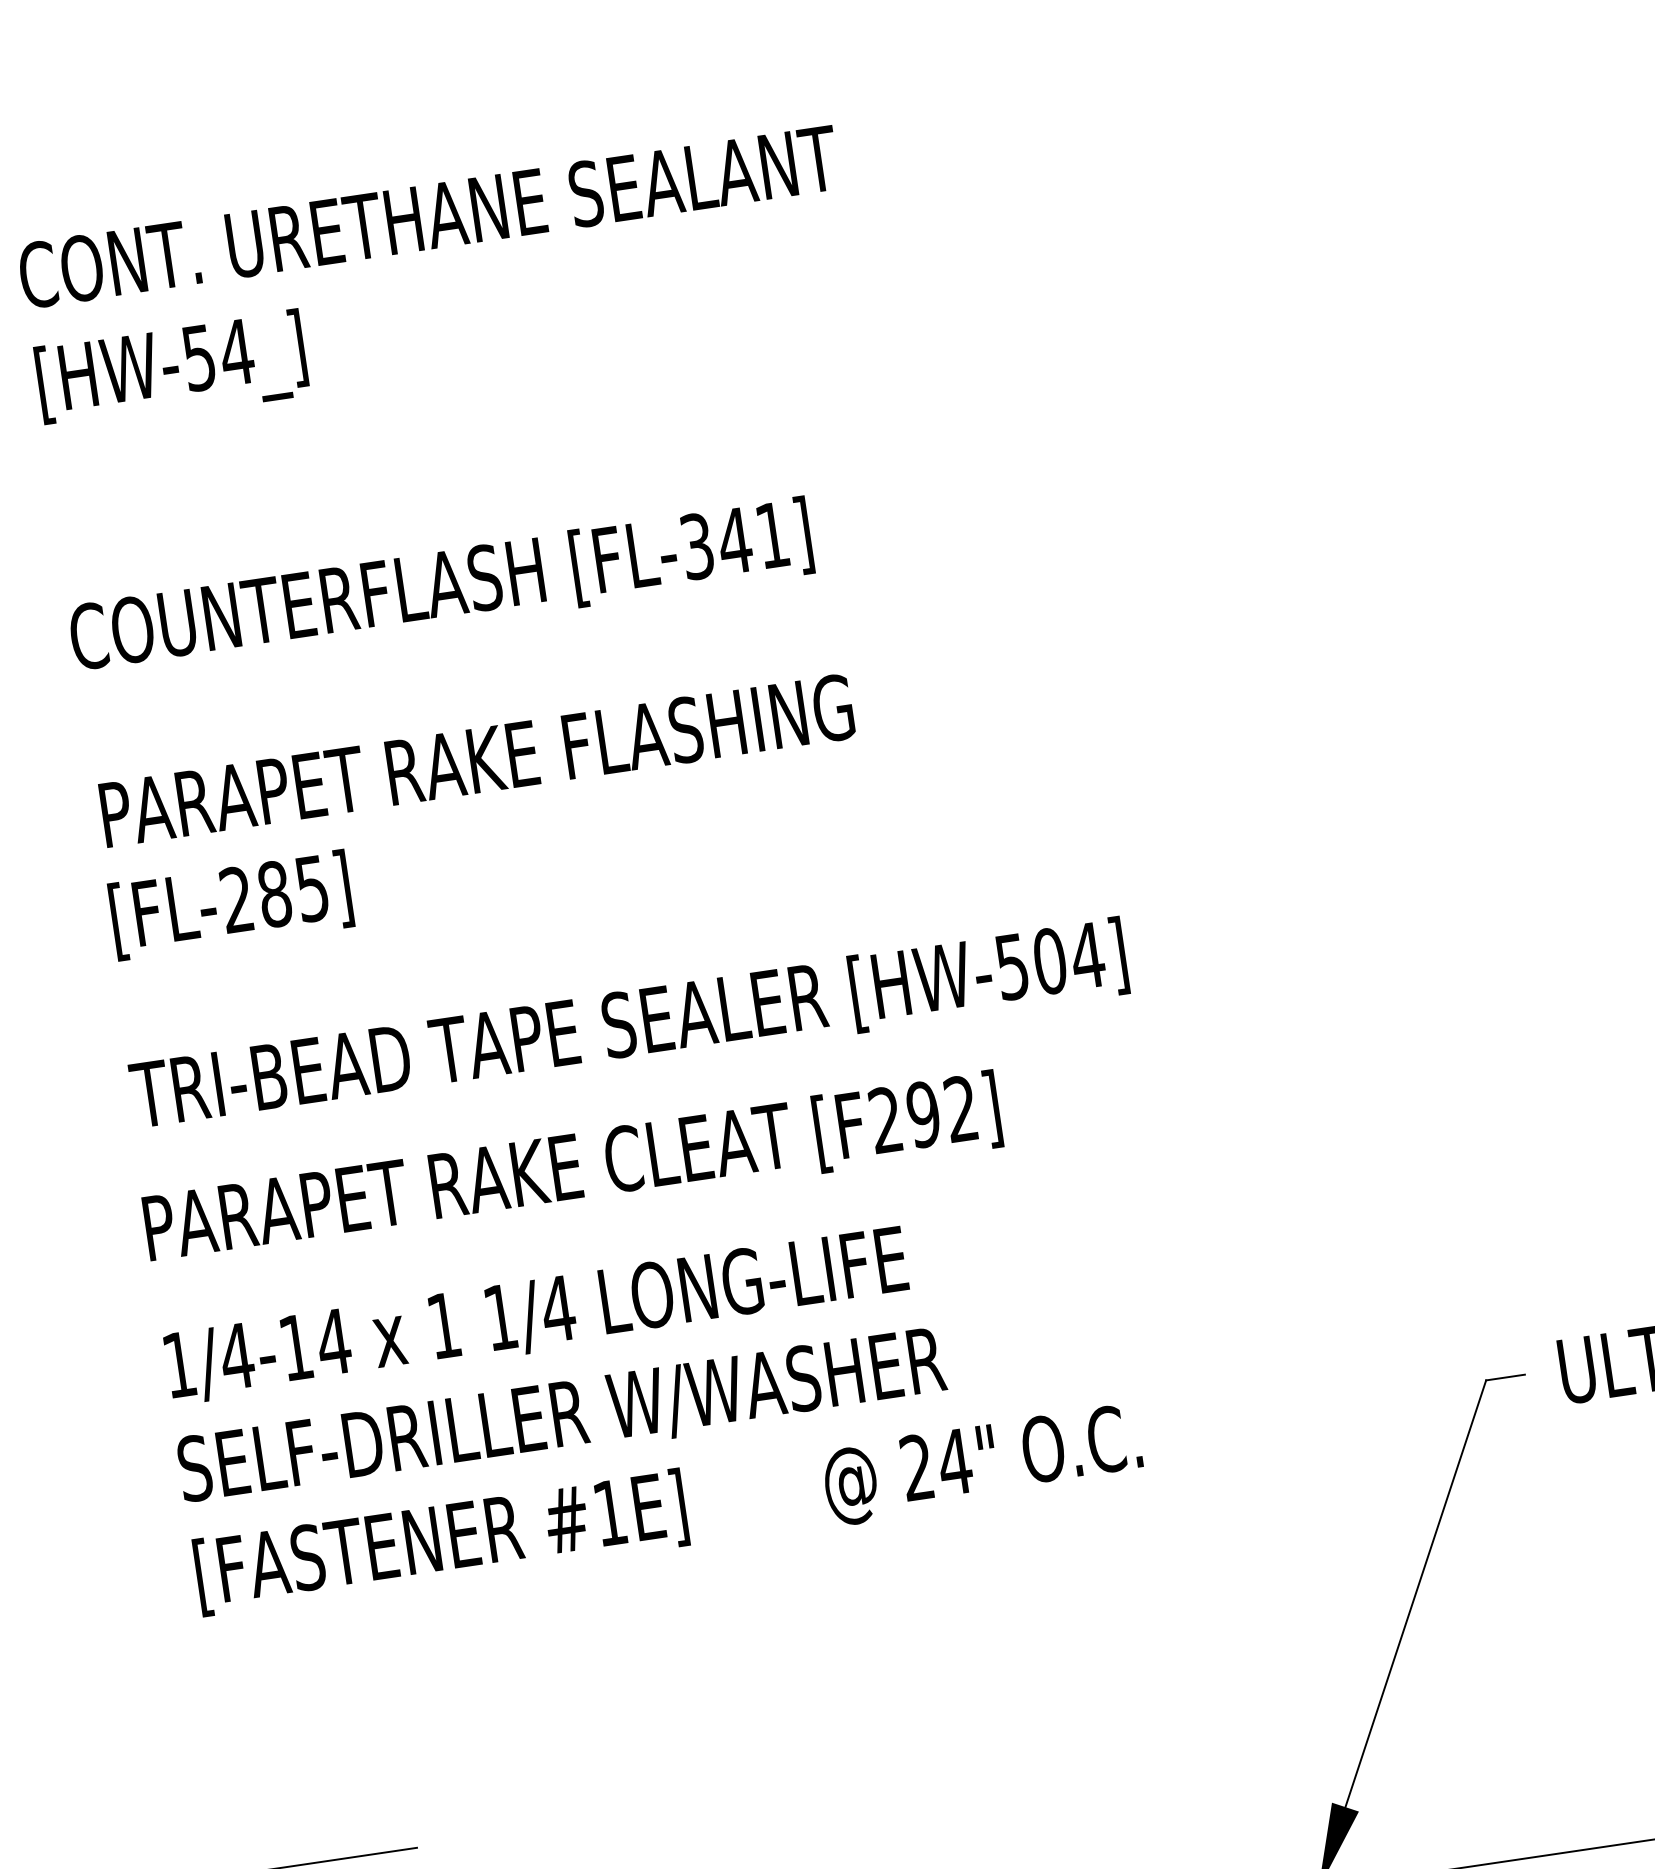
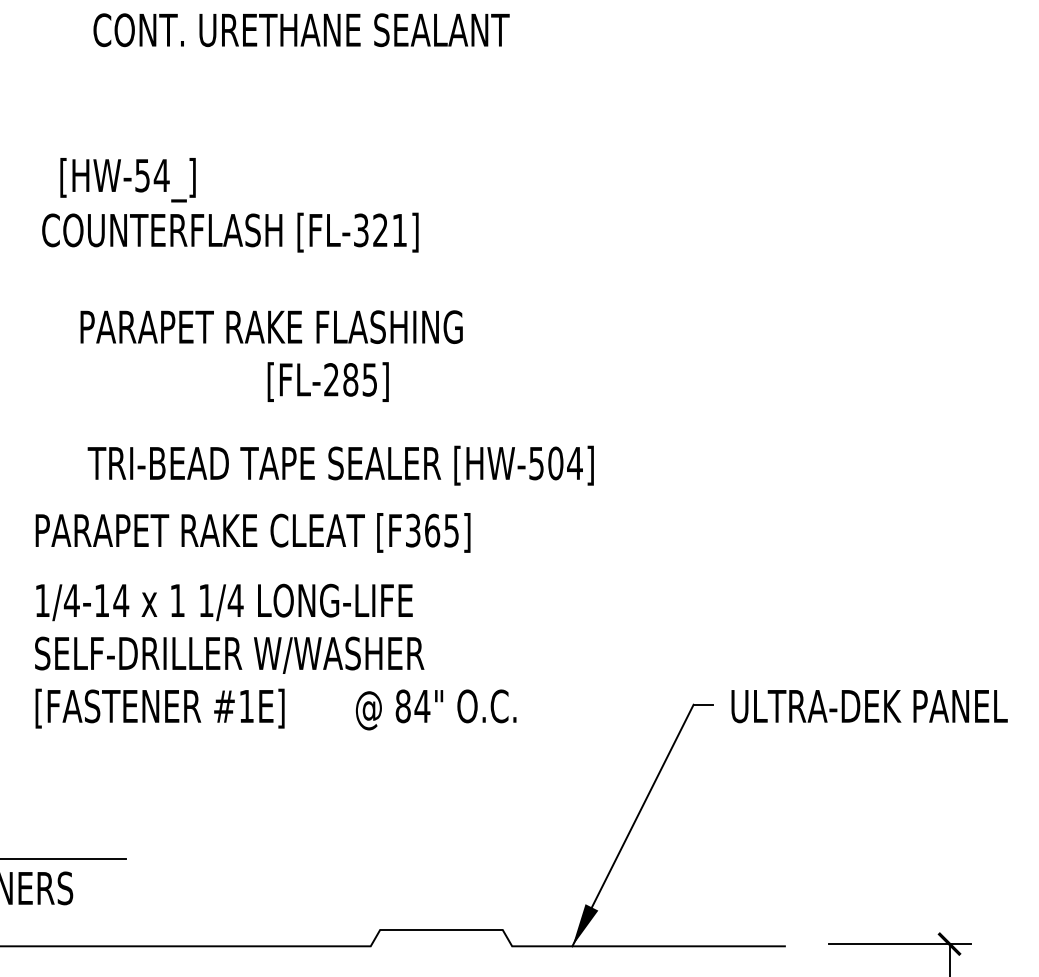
text: (428, 217) -> (301, 30), moved
text: (170, 371) -> (127, 180), moved
text: (734, 539) -> (380, 229), [FL-341] -> [FL-321]
text: (476, 759) -> (271, 326), moved
text: (229, 904) -> (327, 381), moved
text: (628, 1027) -> (340, 465), moved
text: (921, 1114) -> (431, 530), [F292] -> [F365]
text: (915, 1468) -> (402, 706), 24" -> 84"

